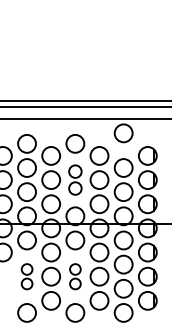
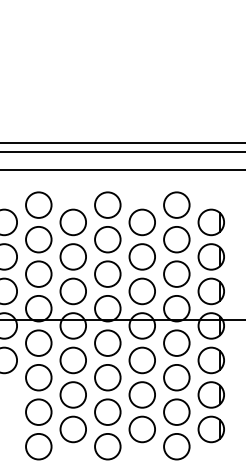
circle: (123, 132) -> (176, 204), moved
part: (75, 179) -> (107, 256), size x1.43
part: (26, 276) -> (38, 394), size x1.67
part: (75, 276) -> (107, 394), size x1.67

